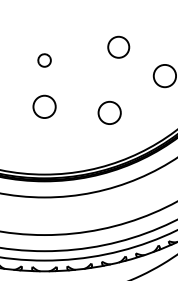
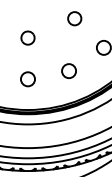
circle: (118, 46) -> (74, 18), moved
part: (43, 59) -> (27, 37), size x1.67
circle: (43, 107) -> (27, 79), moved

